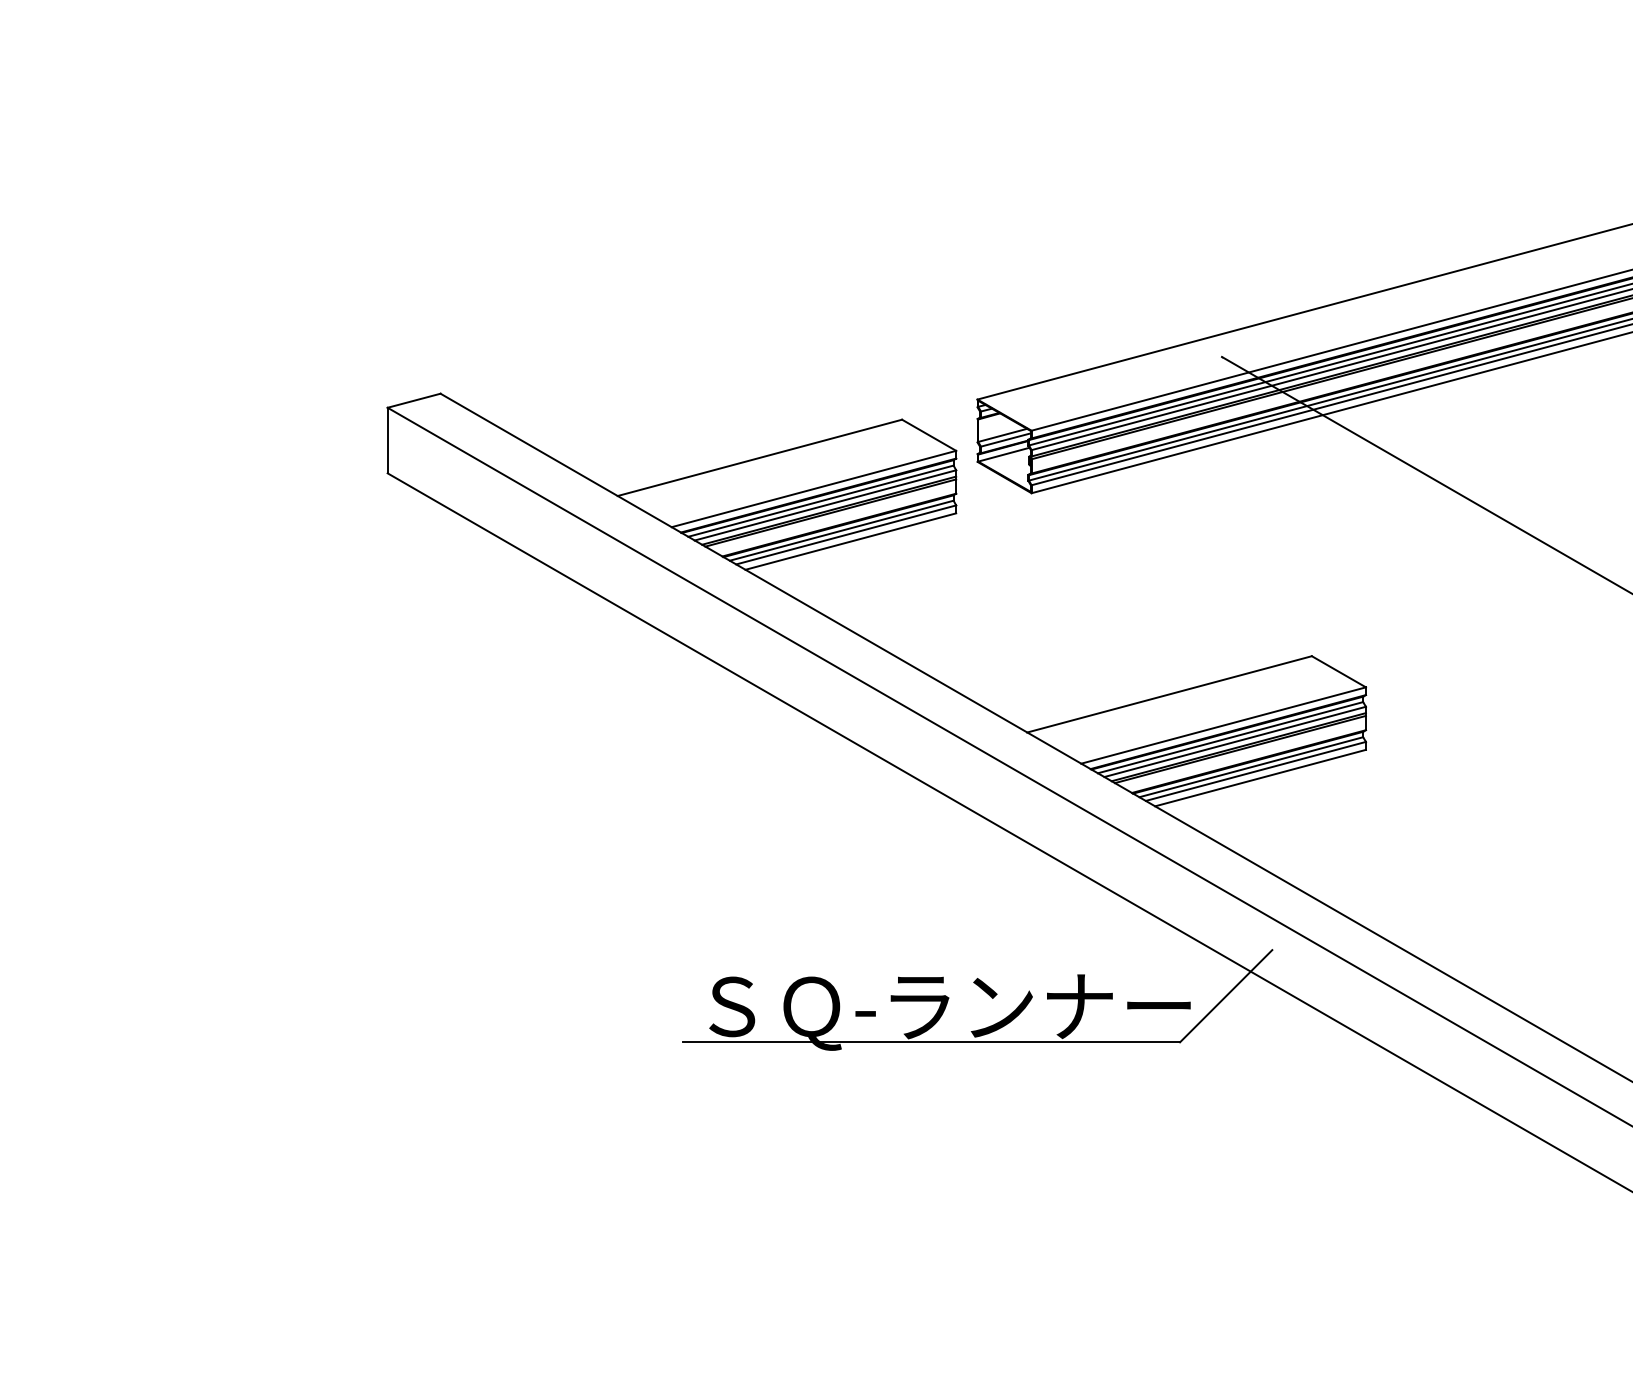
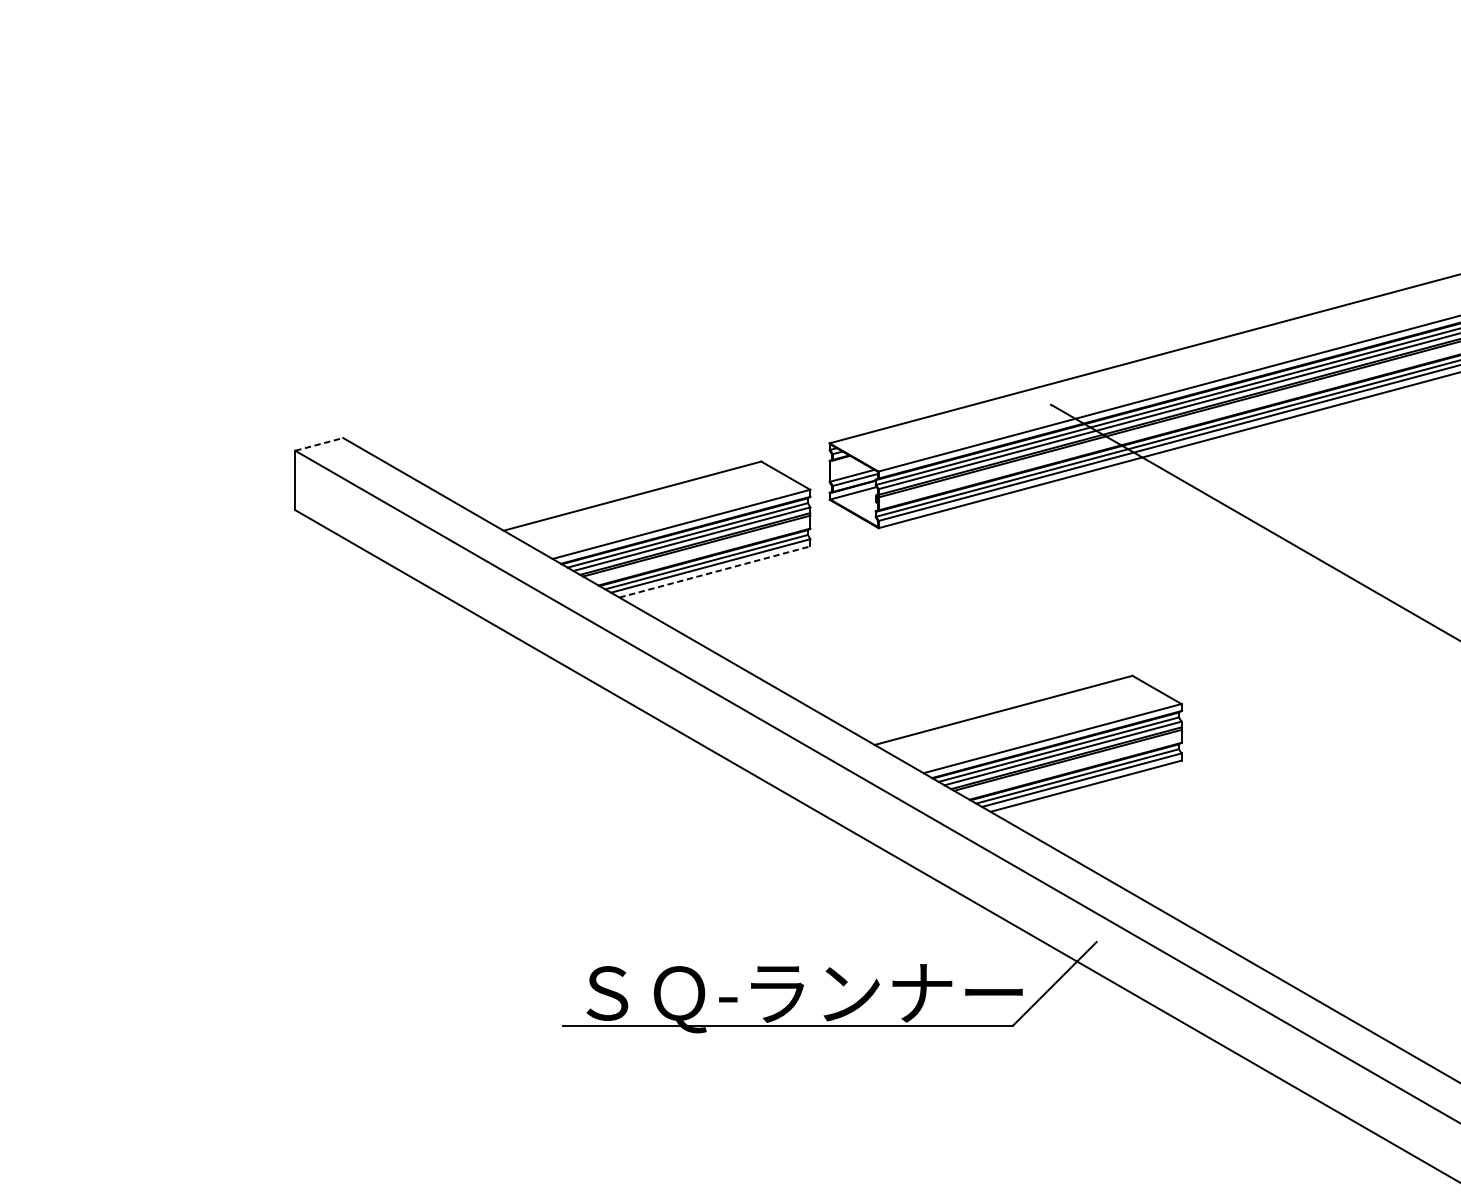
line: (414, 400) -> (319, 444), solid -> dashed
line: (851, 541) -> (715, 571), solid -> dashed

